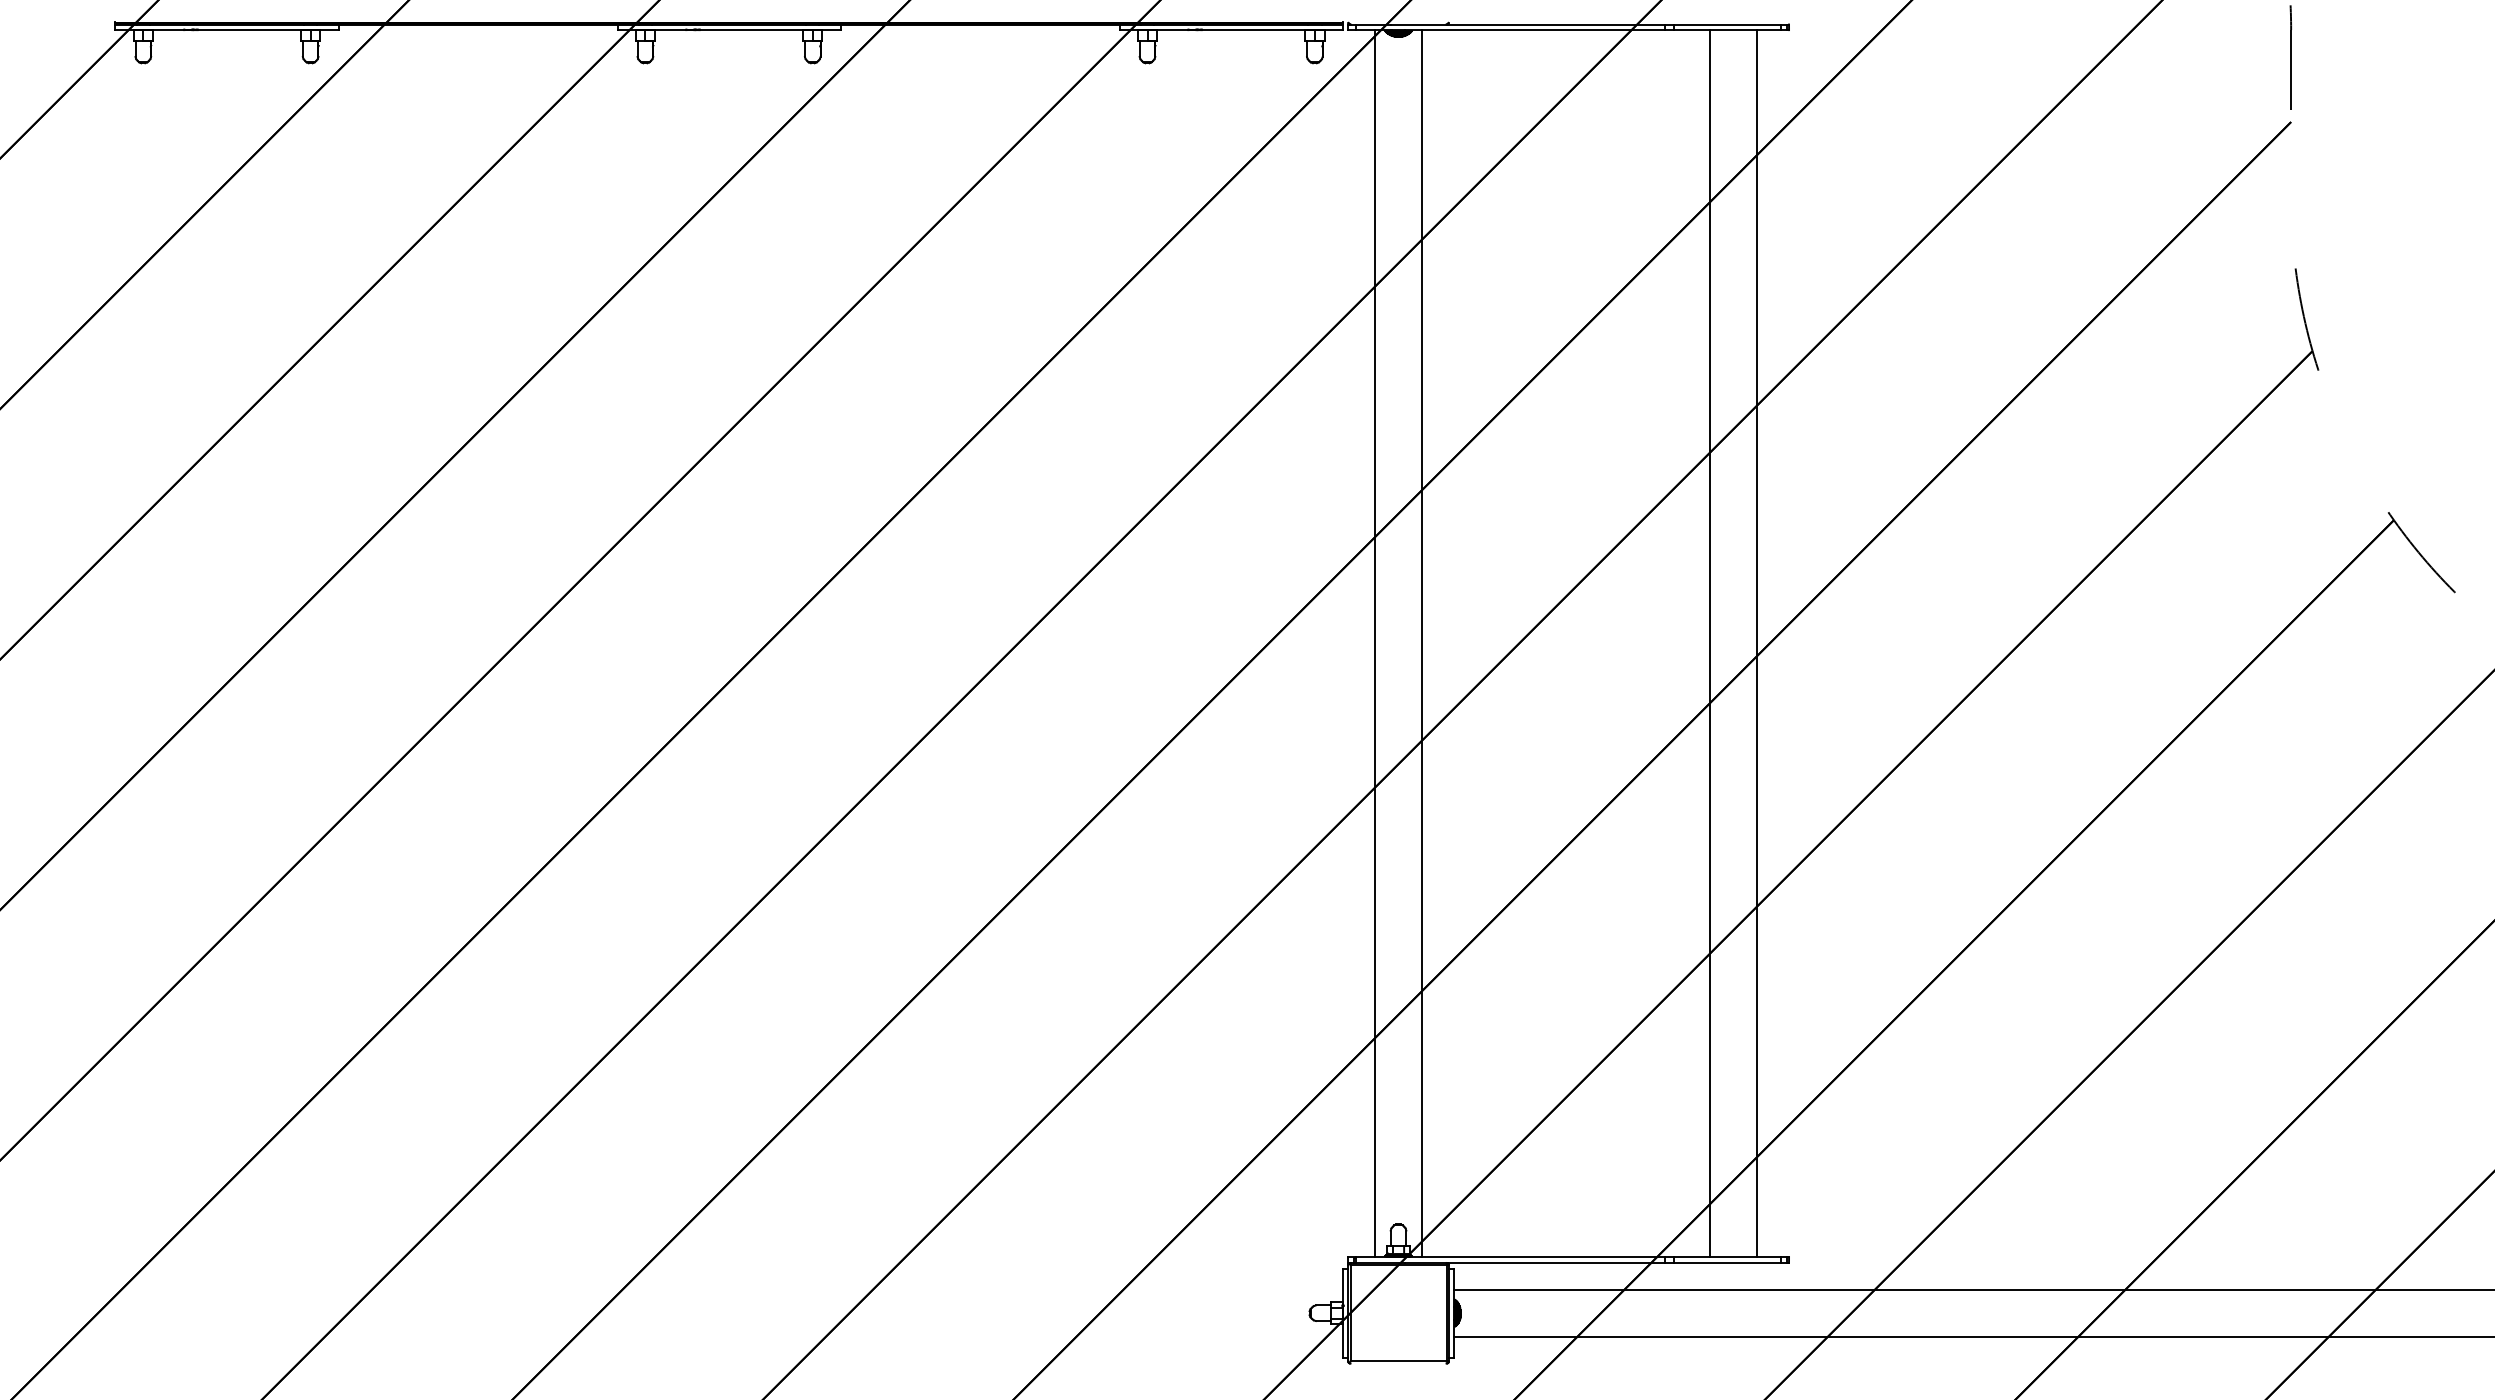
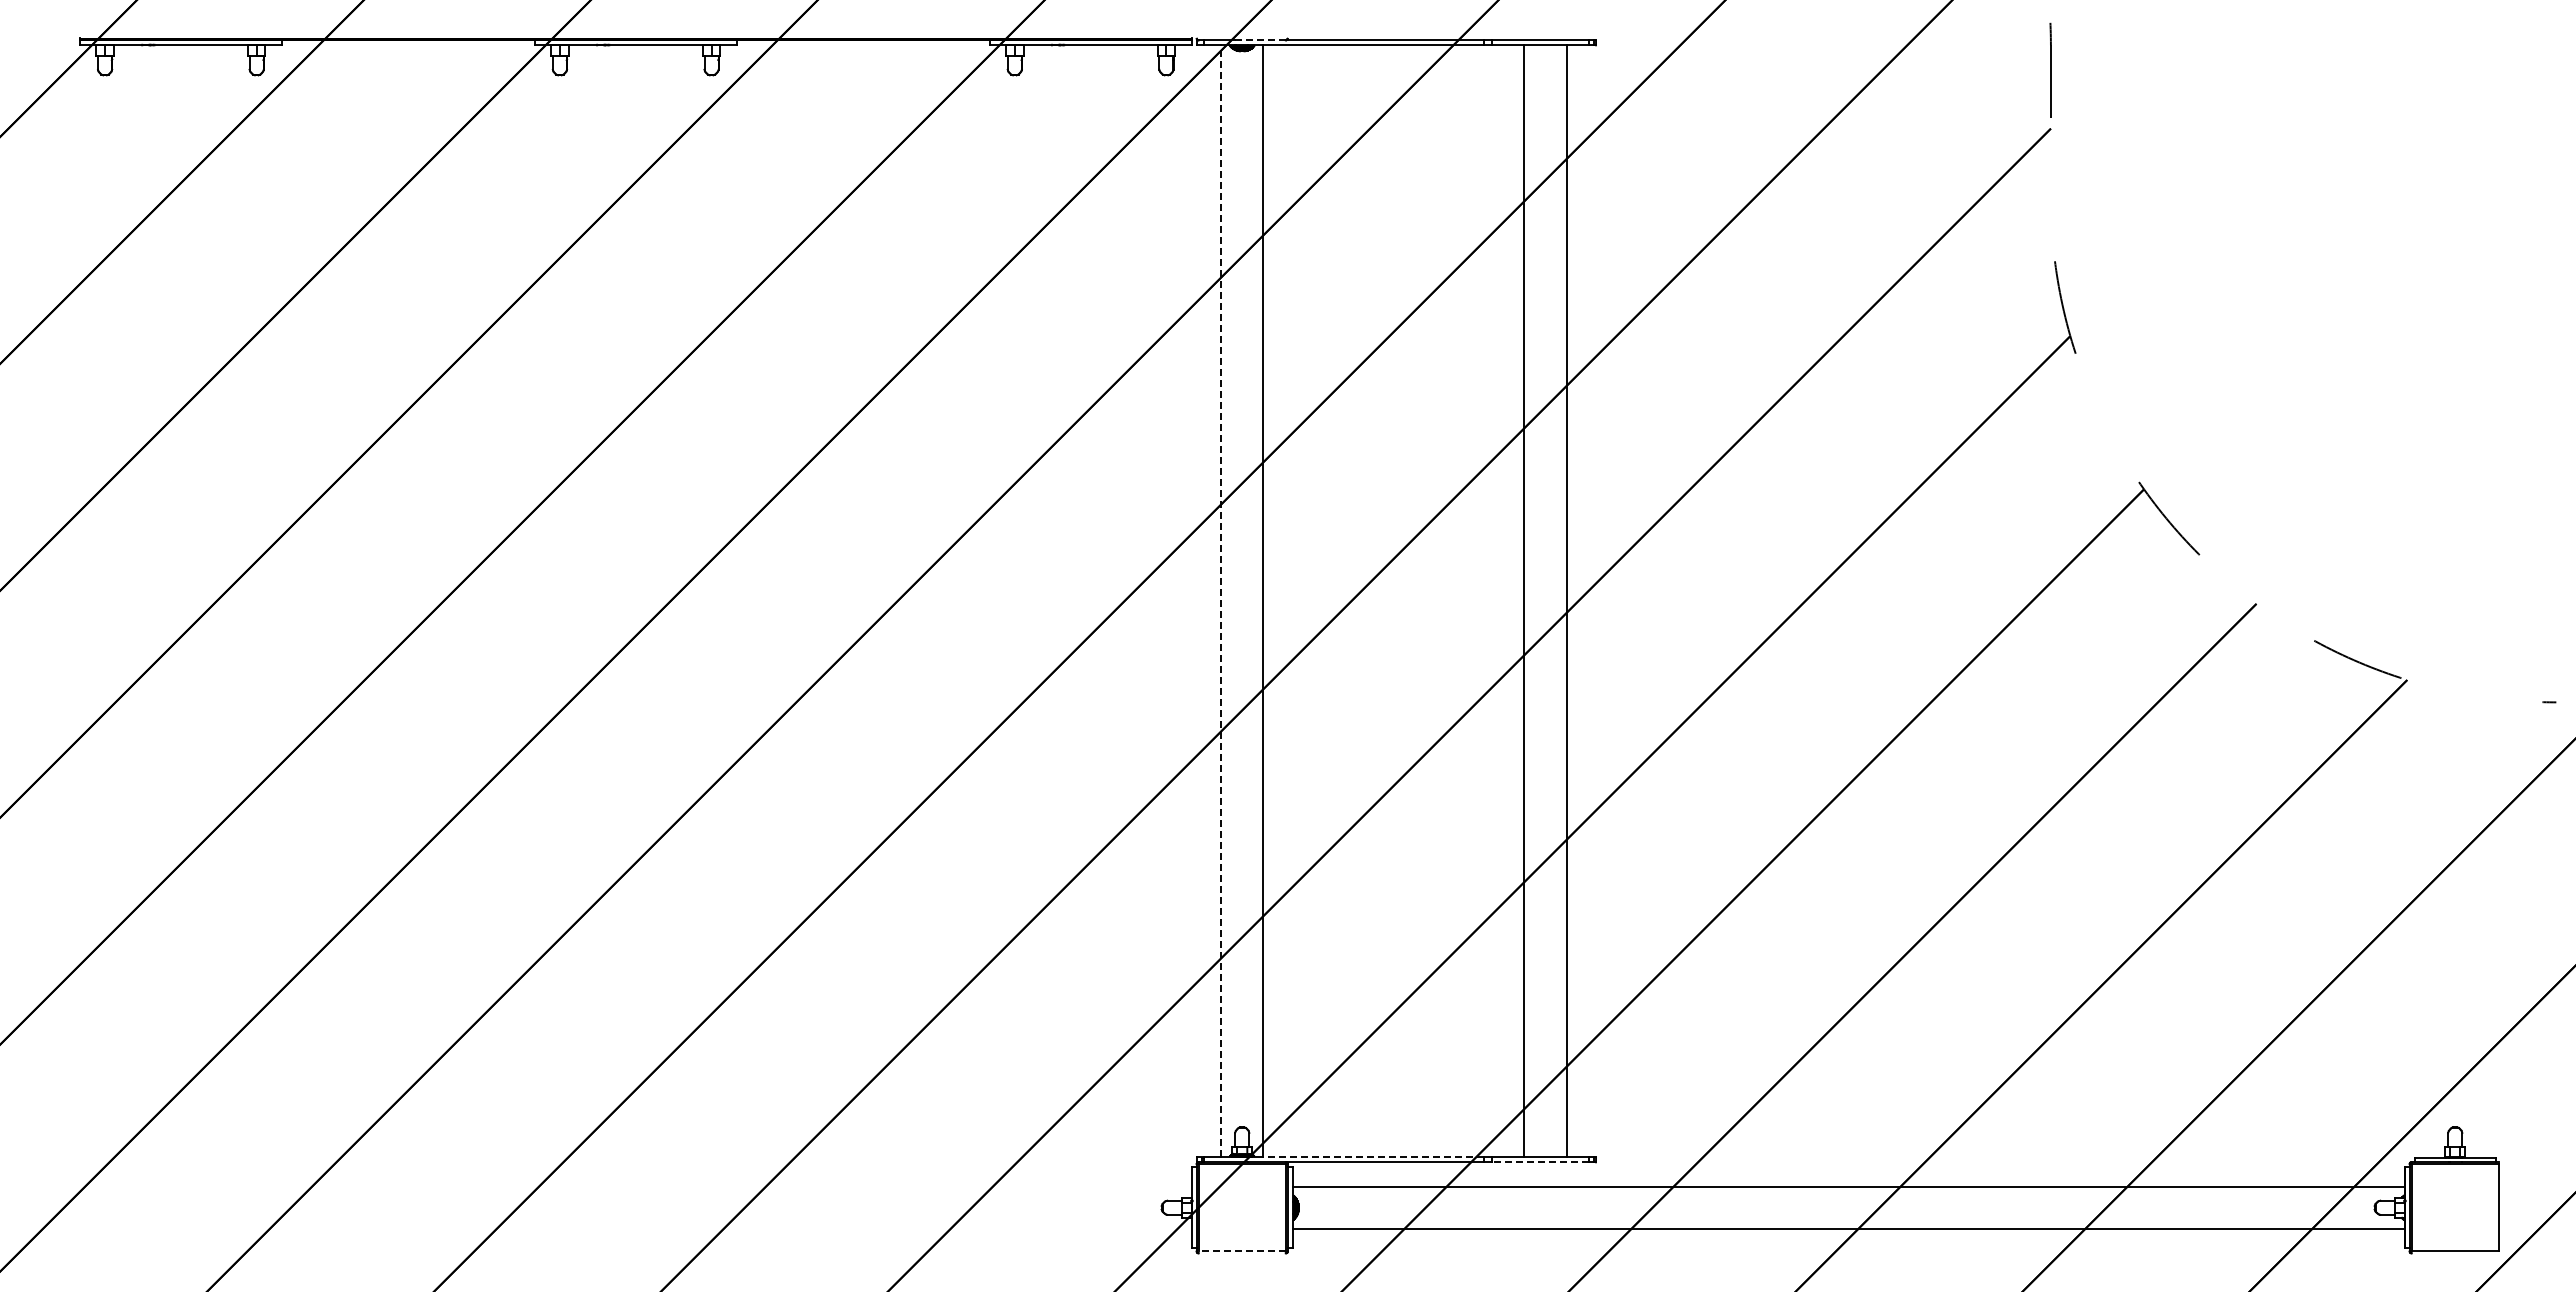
line: (1419, 24) -> (1261, 40), solid -> dashed
line: (1375, 644) -> (1221, 601), solid -> dashed
line: (1543, 1257) -> (1373, 1157), solid -> dashed
line: (1727, 1263) -> (1540, 1162), solid -> dashed
line: (1397, 1361) -> (1241, 1251), solid -> dashed

